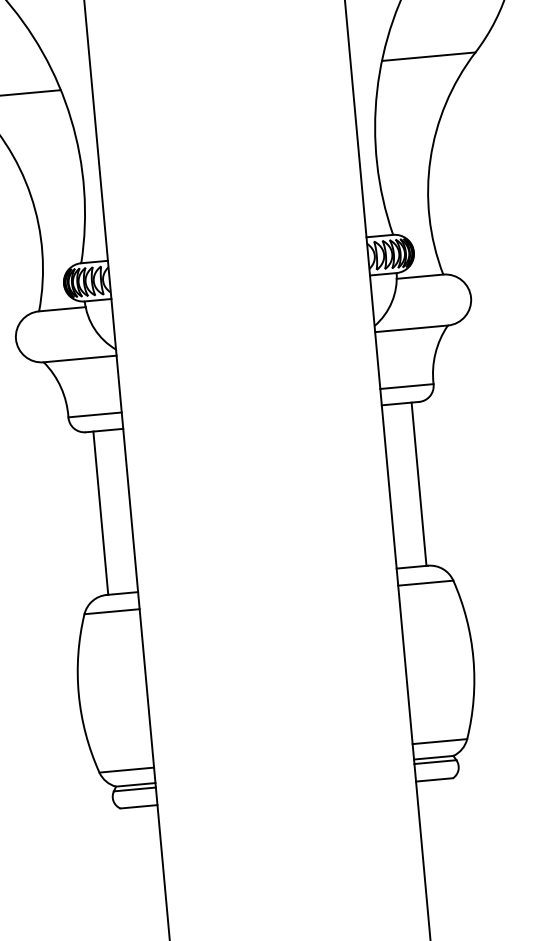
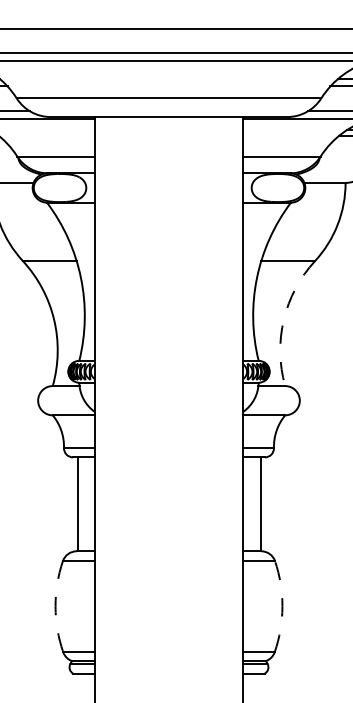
arc: (429, 159) -> (283, 319), solid -> dashed
arc: (473, 658) -> (282, 606), solid -> dashed
arc: (78, 694) -> (55, 606), solid -> dashed

